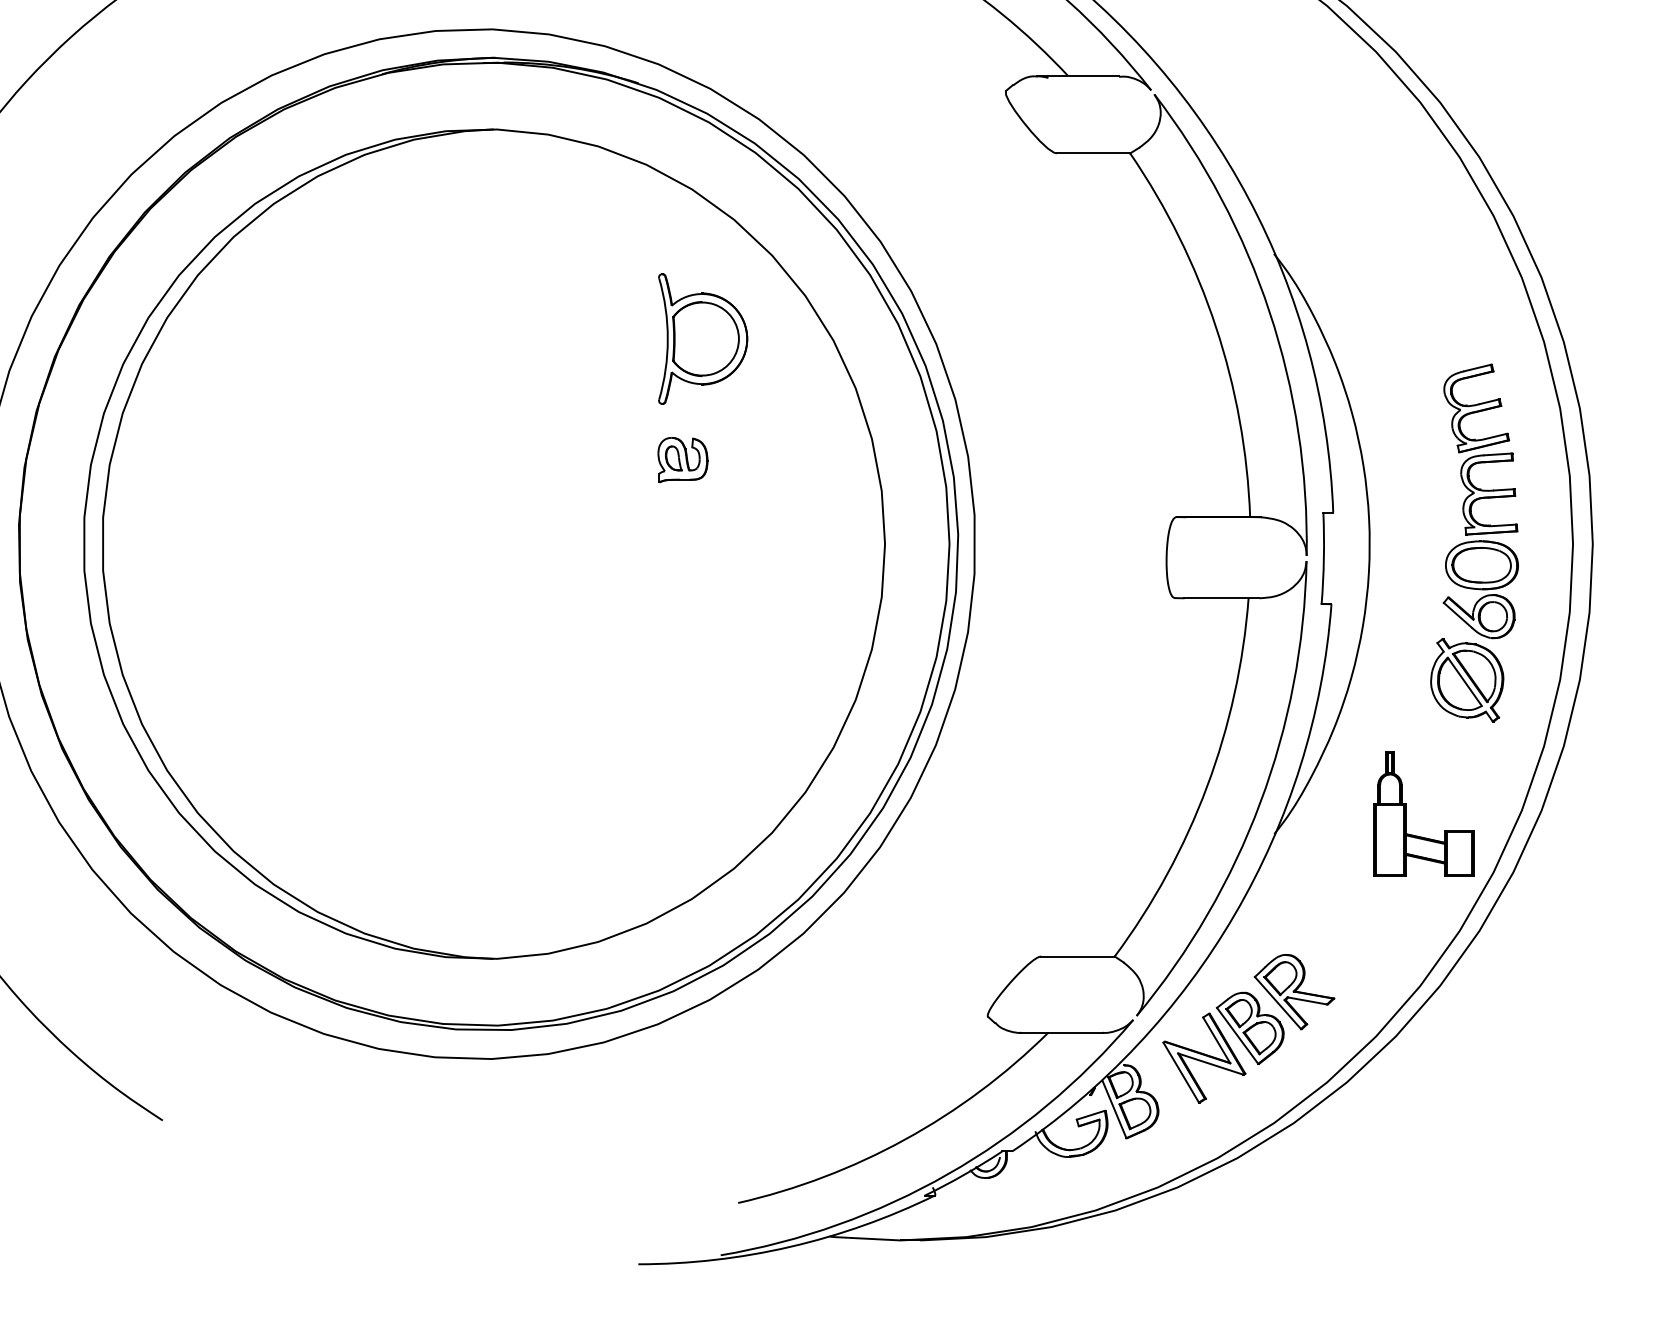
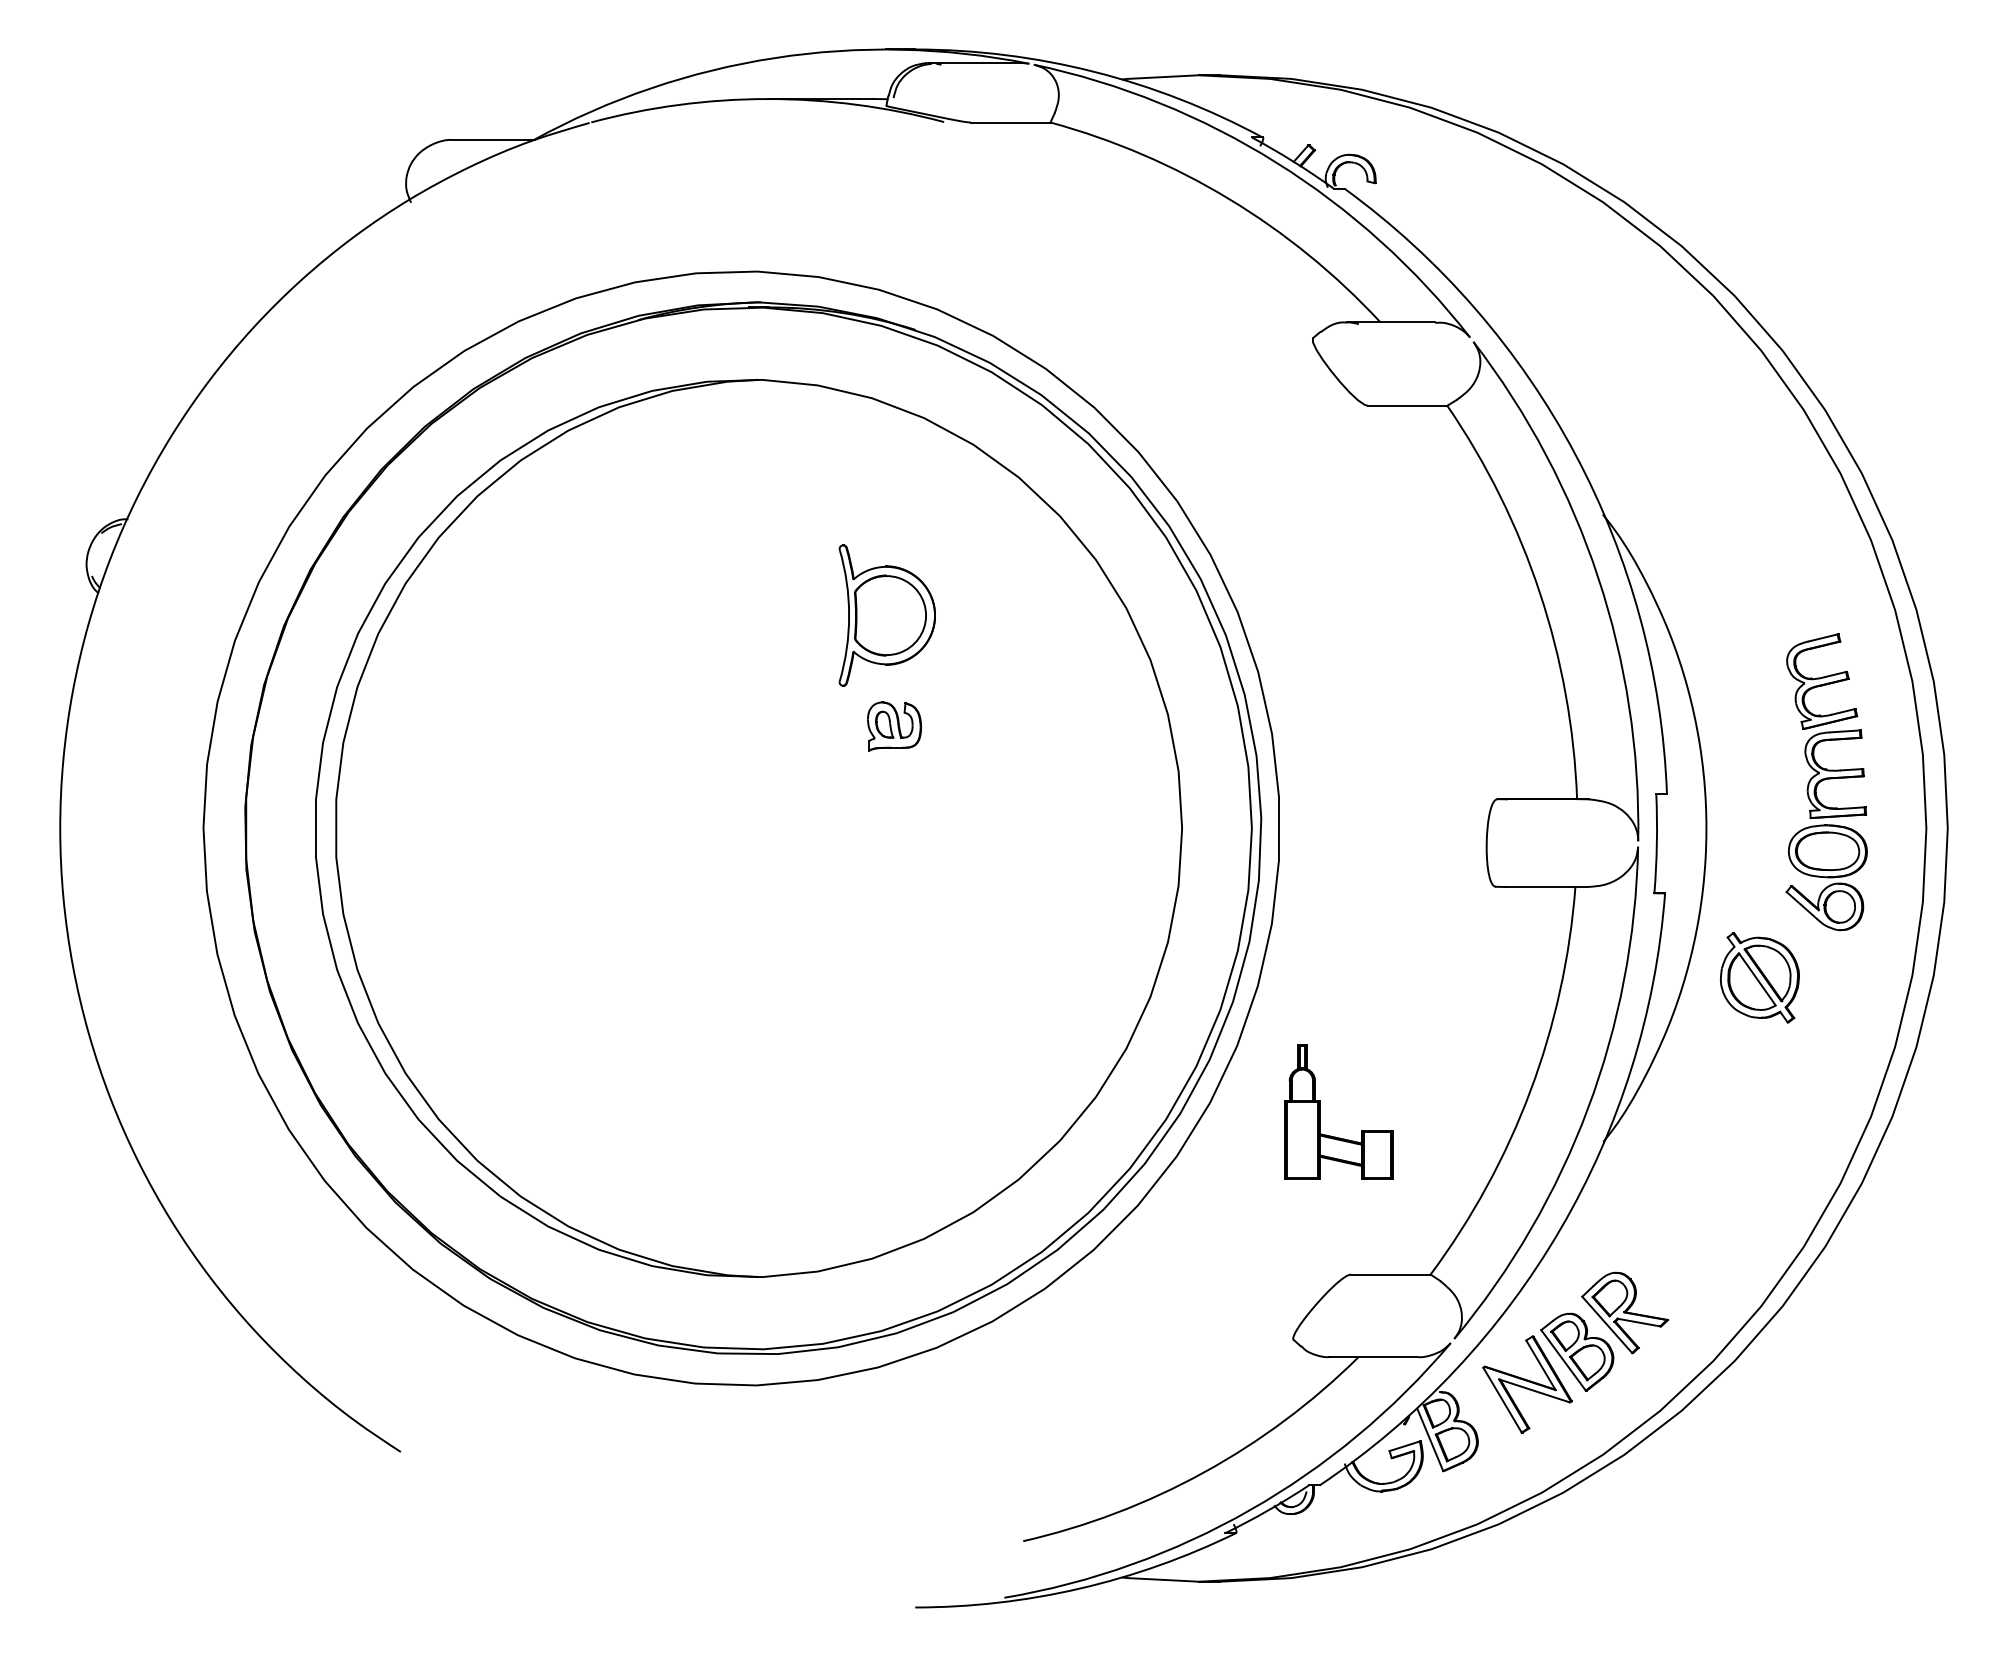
part: (702, 338) -> (886, 615), moved
part: (682, 460) -> (894, 726), moved
part: (1466, 680) -> (1759, 977), moved
part: (1406, 813) -> (1320, 1111), moved

